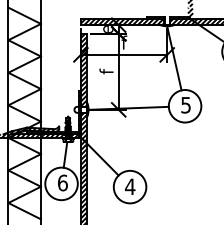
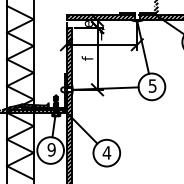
text: (62, 182) -> (51, 149), 6 -> 9

